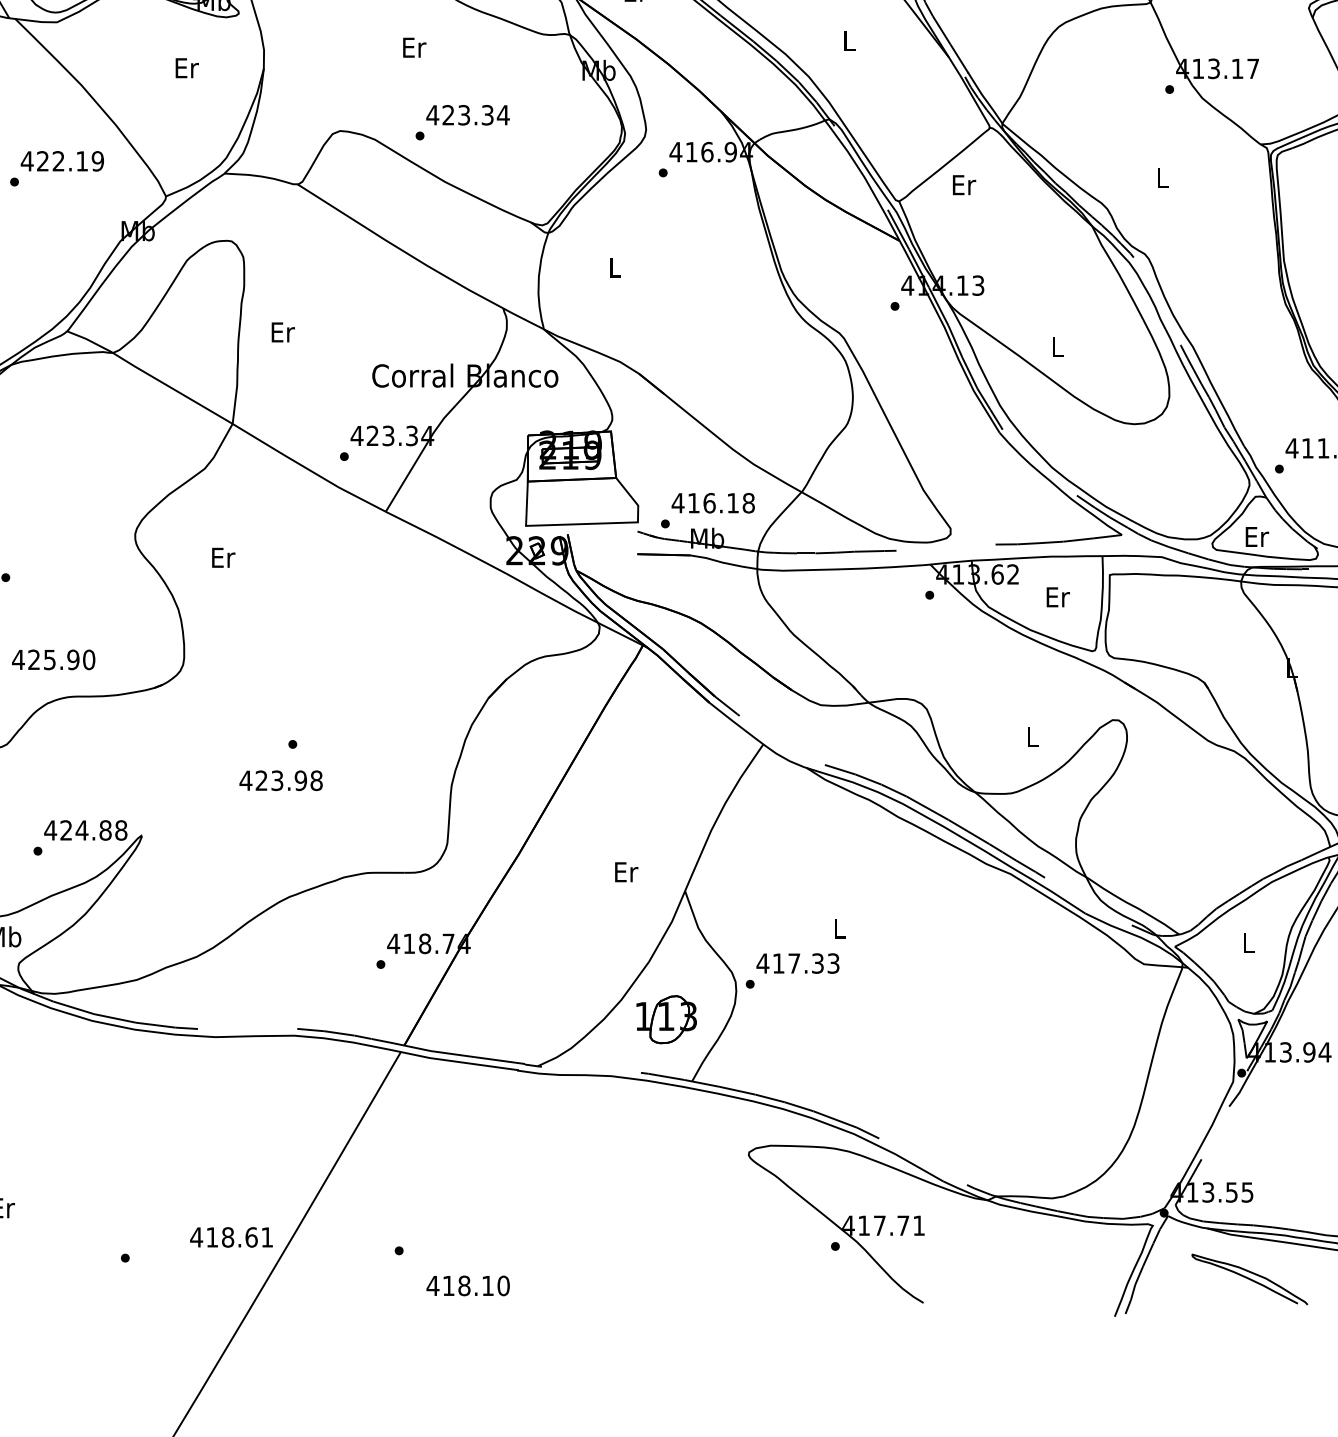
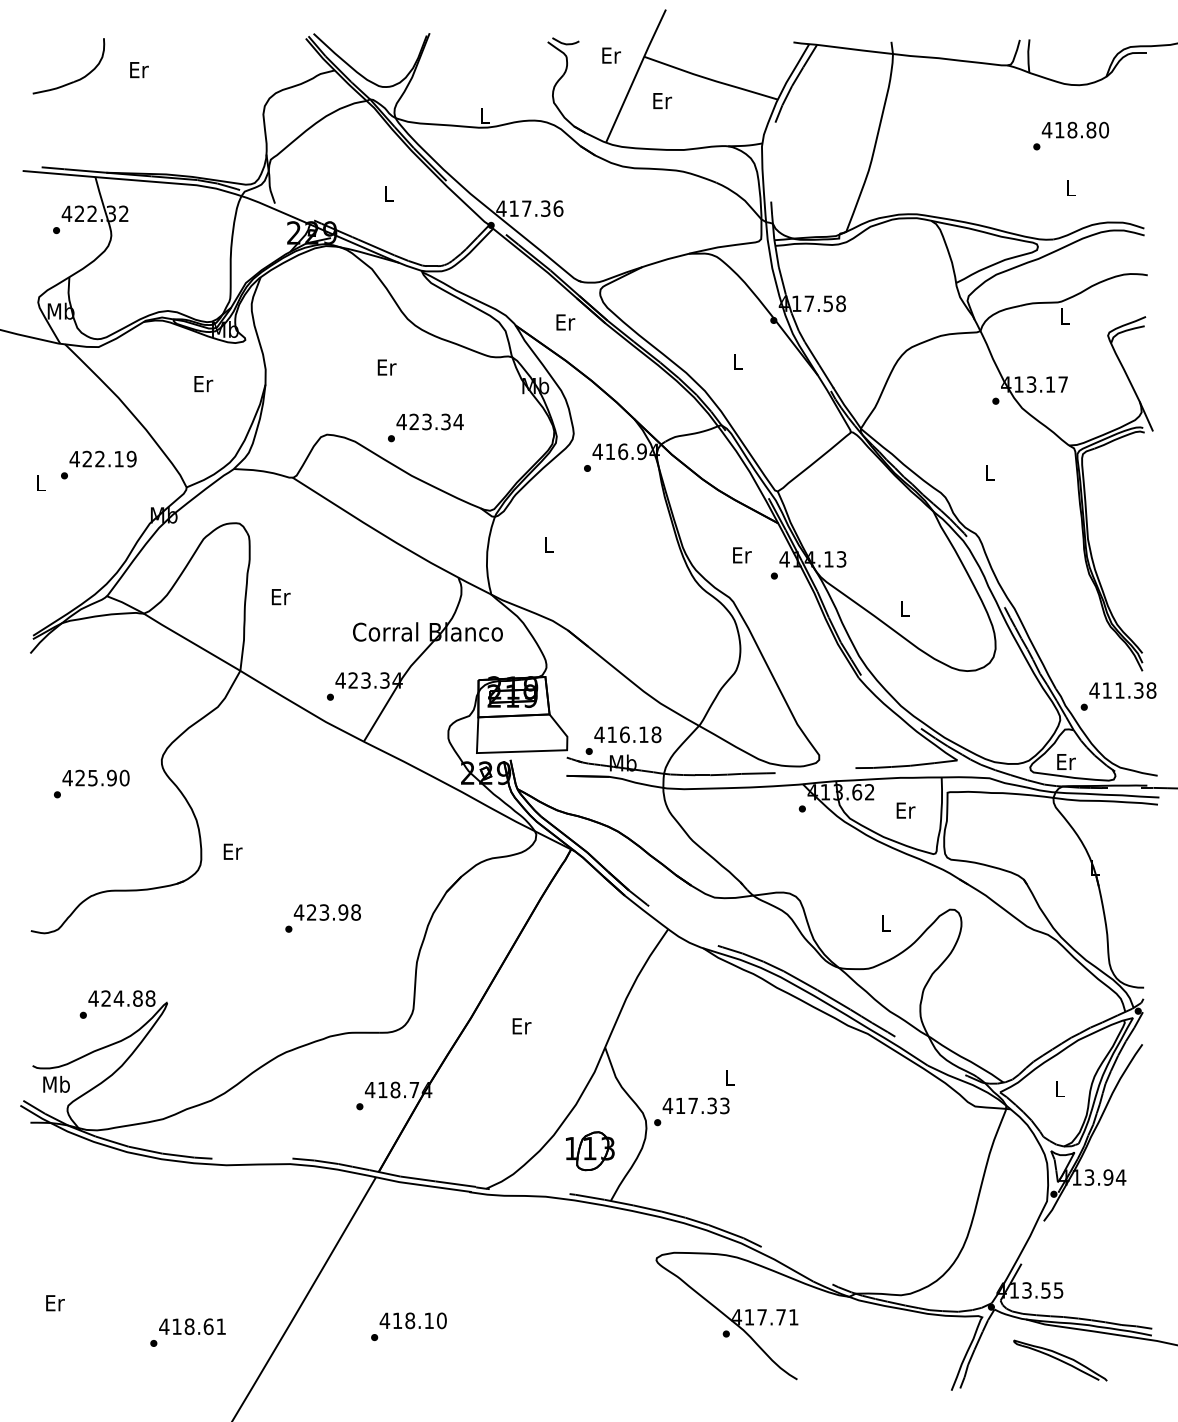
text: (964, 185) -> (742, 555), moved
text: (222, 557) -> (232, 851), moved
text: (52, 659) -> (95, 777), moved
text: (279, 780) -> (326, 912), moved
text: (625, 872) -> (521, 1026), moved
text: (231, 1237) -> (192, 1326), moved
text: (467, 1285) -> (412, 1320), moved

